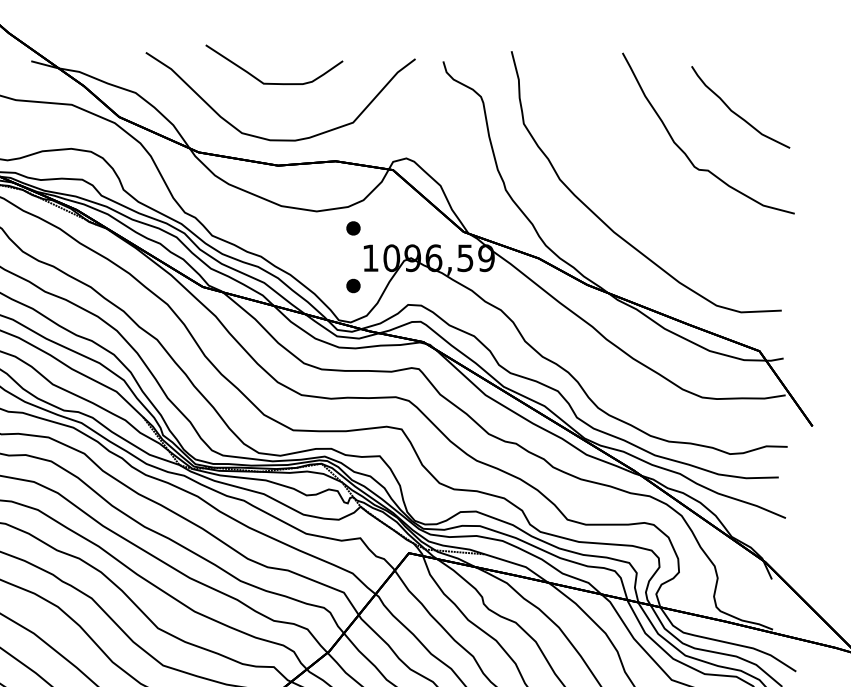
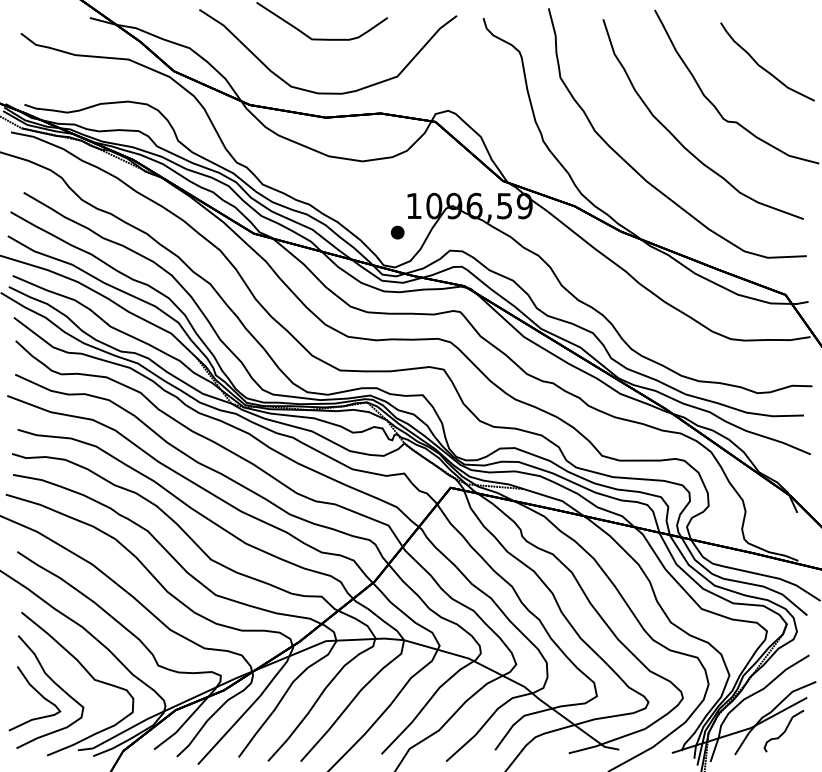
curve: (648, 189) -> (679, 140), added
part: (353, 228) -> (397, 177), removed

